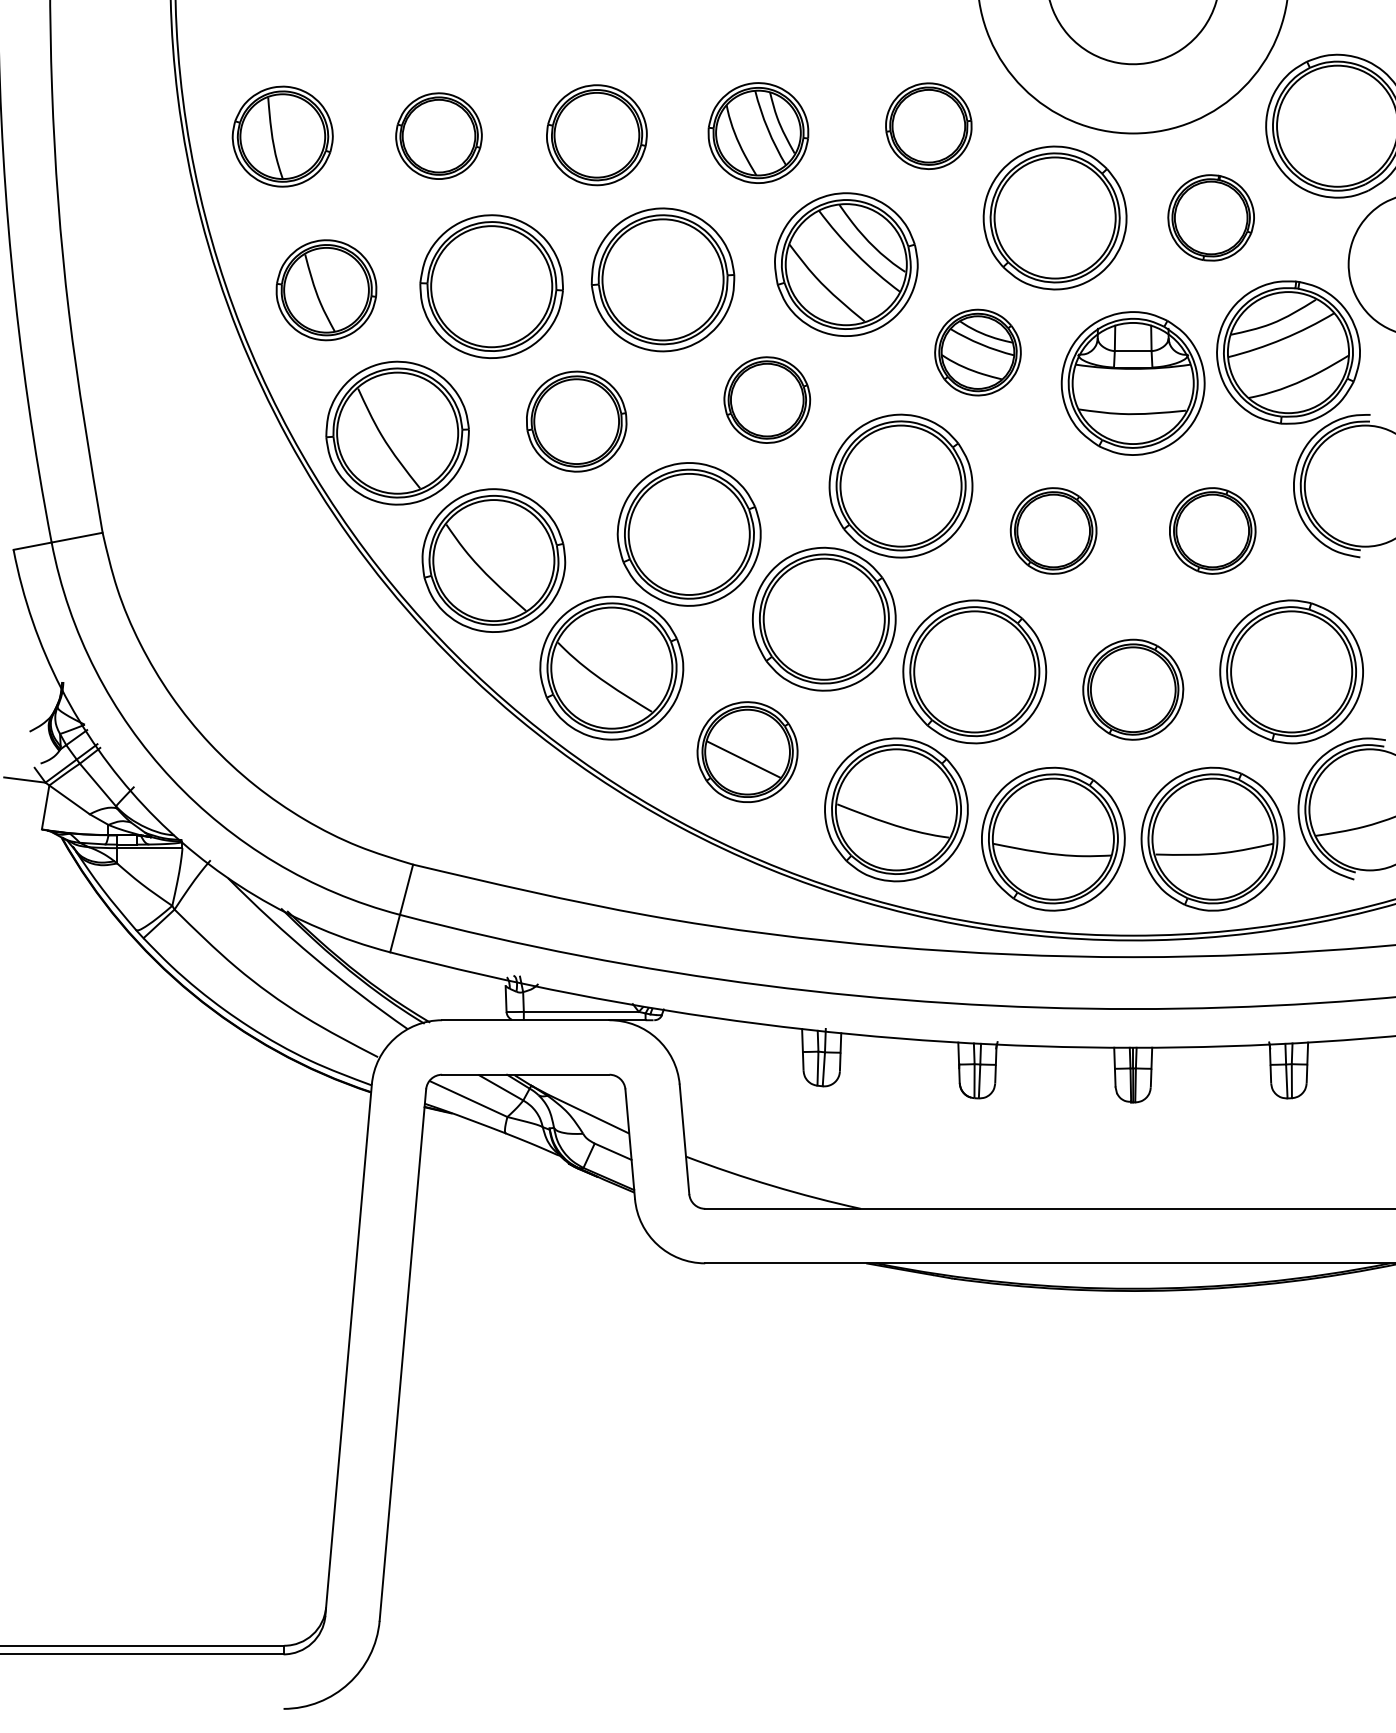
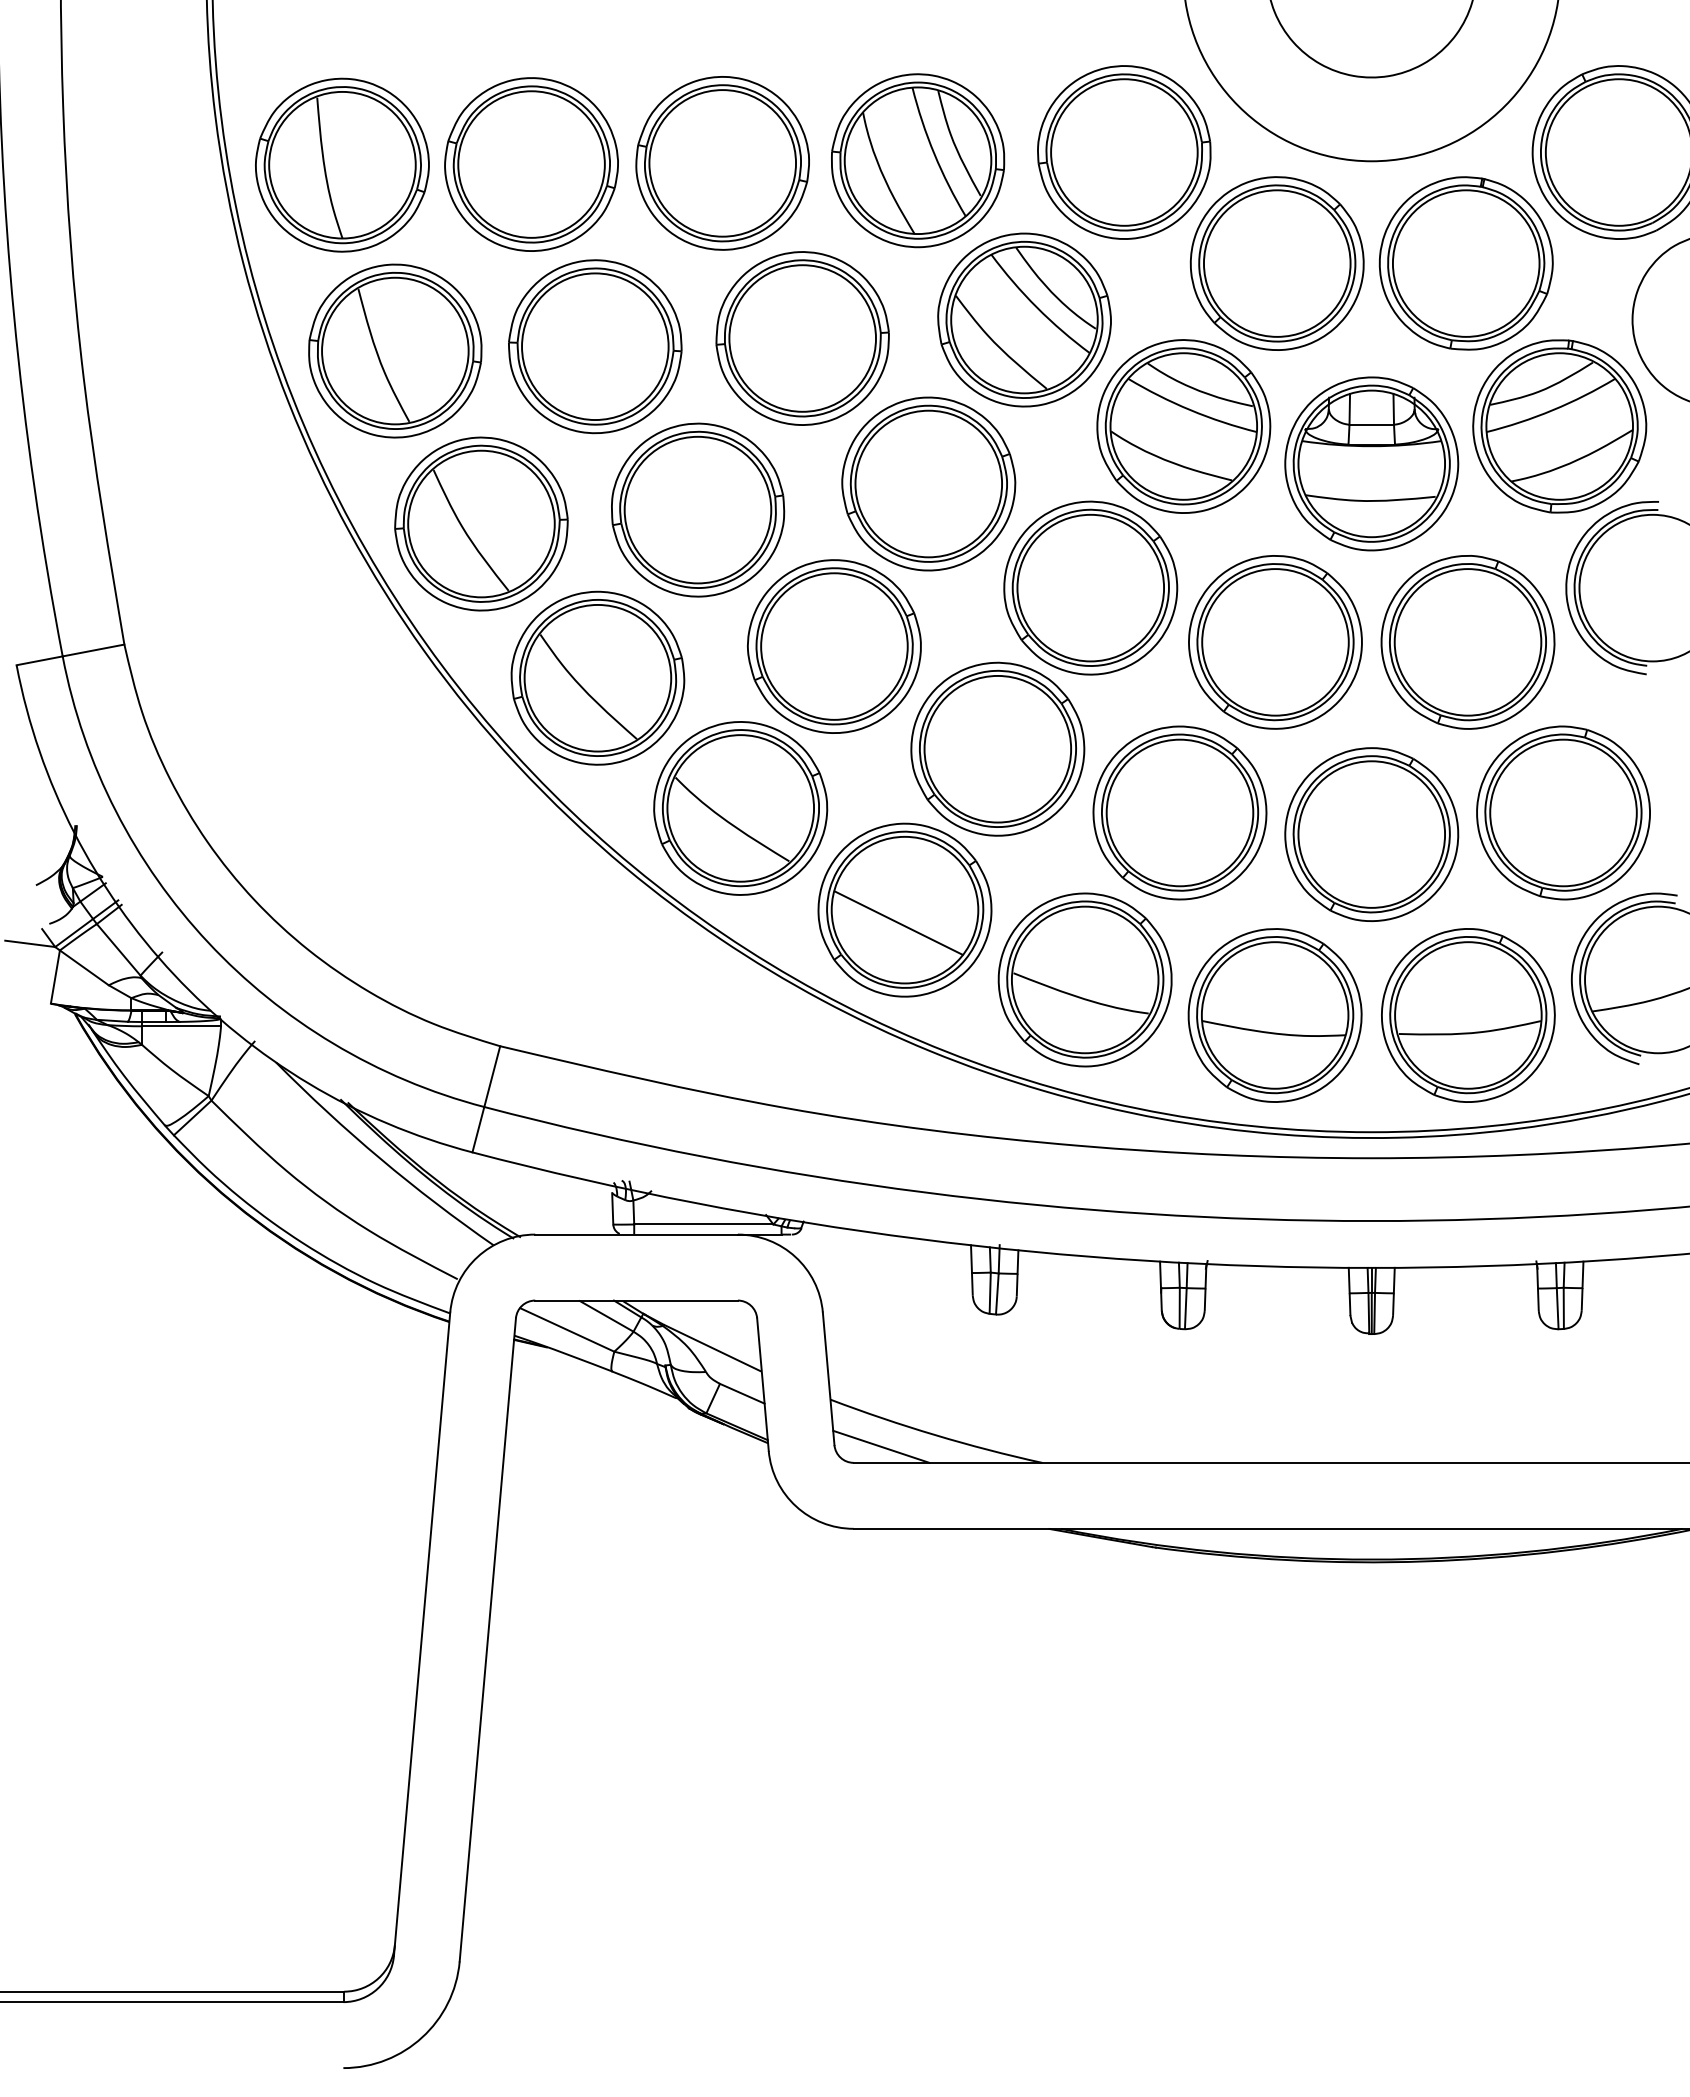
part: (928, 126) -> (1124, 152), size x1.67
part: (758, 132) -> (918, 160), size x1.43
part: (596, 135) -> (722, 163), size x1.43
part: (282, 136) -> (342, 164), size x1.43
part: (438, 136) -> (531, 164), size x1.67
part: (1210, 217) -> (1465, 263), size x1.67
part: (326, 289) -> (395, 350), size x1.43
part: (977, 352) -> (1183, 426), size x1.67
part: (766, 399) -> (928, 483), size x1.67
part: (576, 421) -> (698, 509), size x1.43
part: (1053, 531) -> (1275, 642), size x1.67
part: (1212, 531) -> (1467, 642), size x1.67
part: (1132, 689) -> (1371, 834), size x1.43
part: (747, 751) -> (904, 909), size x1.43
line: (728, 1195) -> (881, 1446), added

